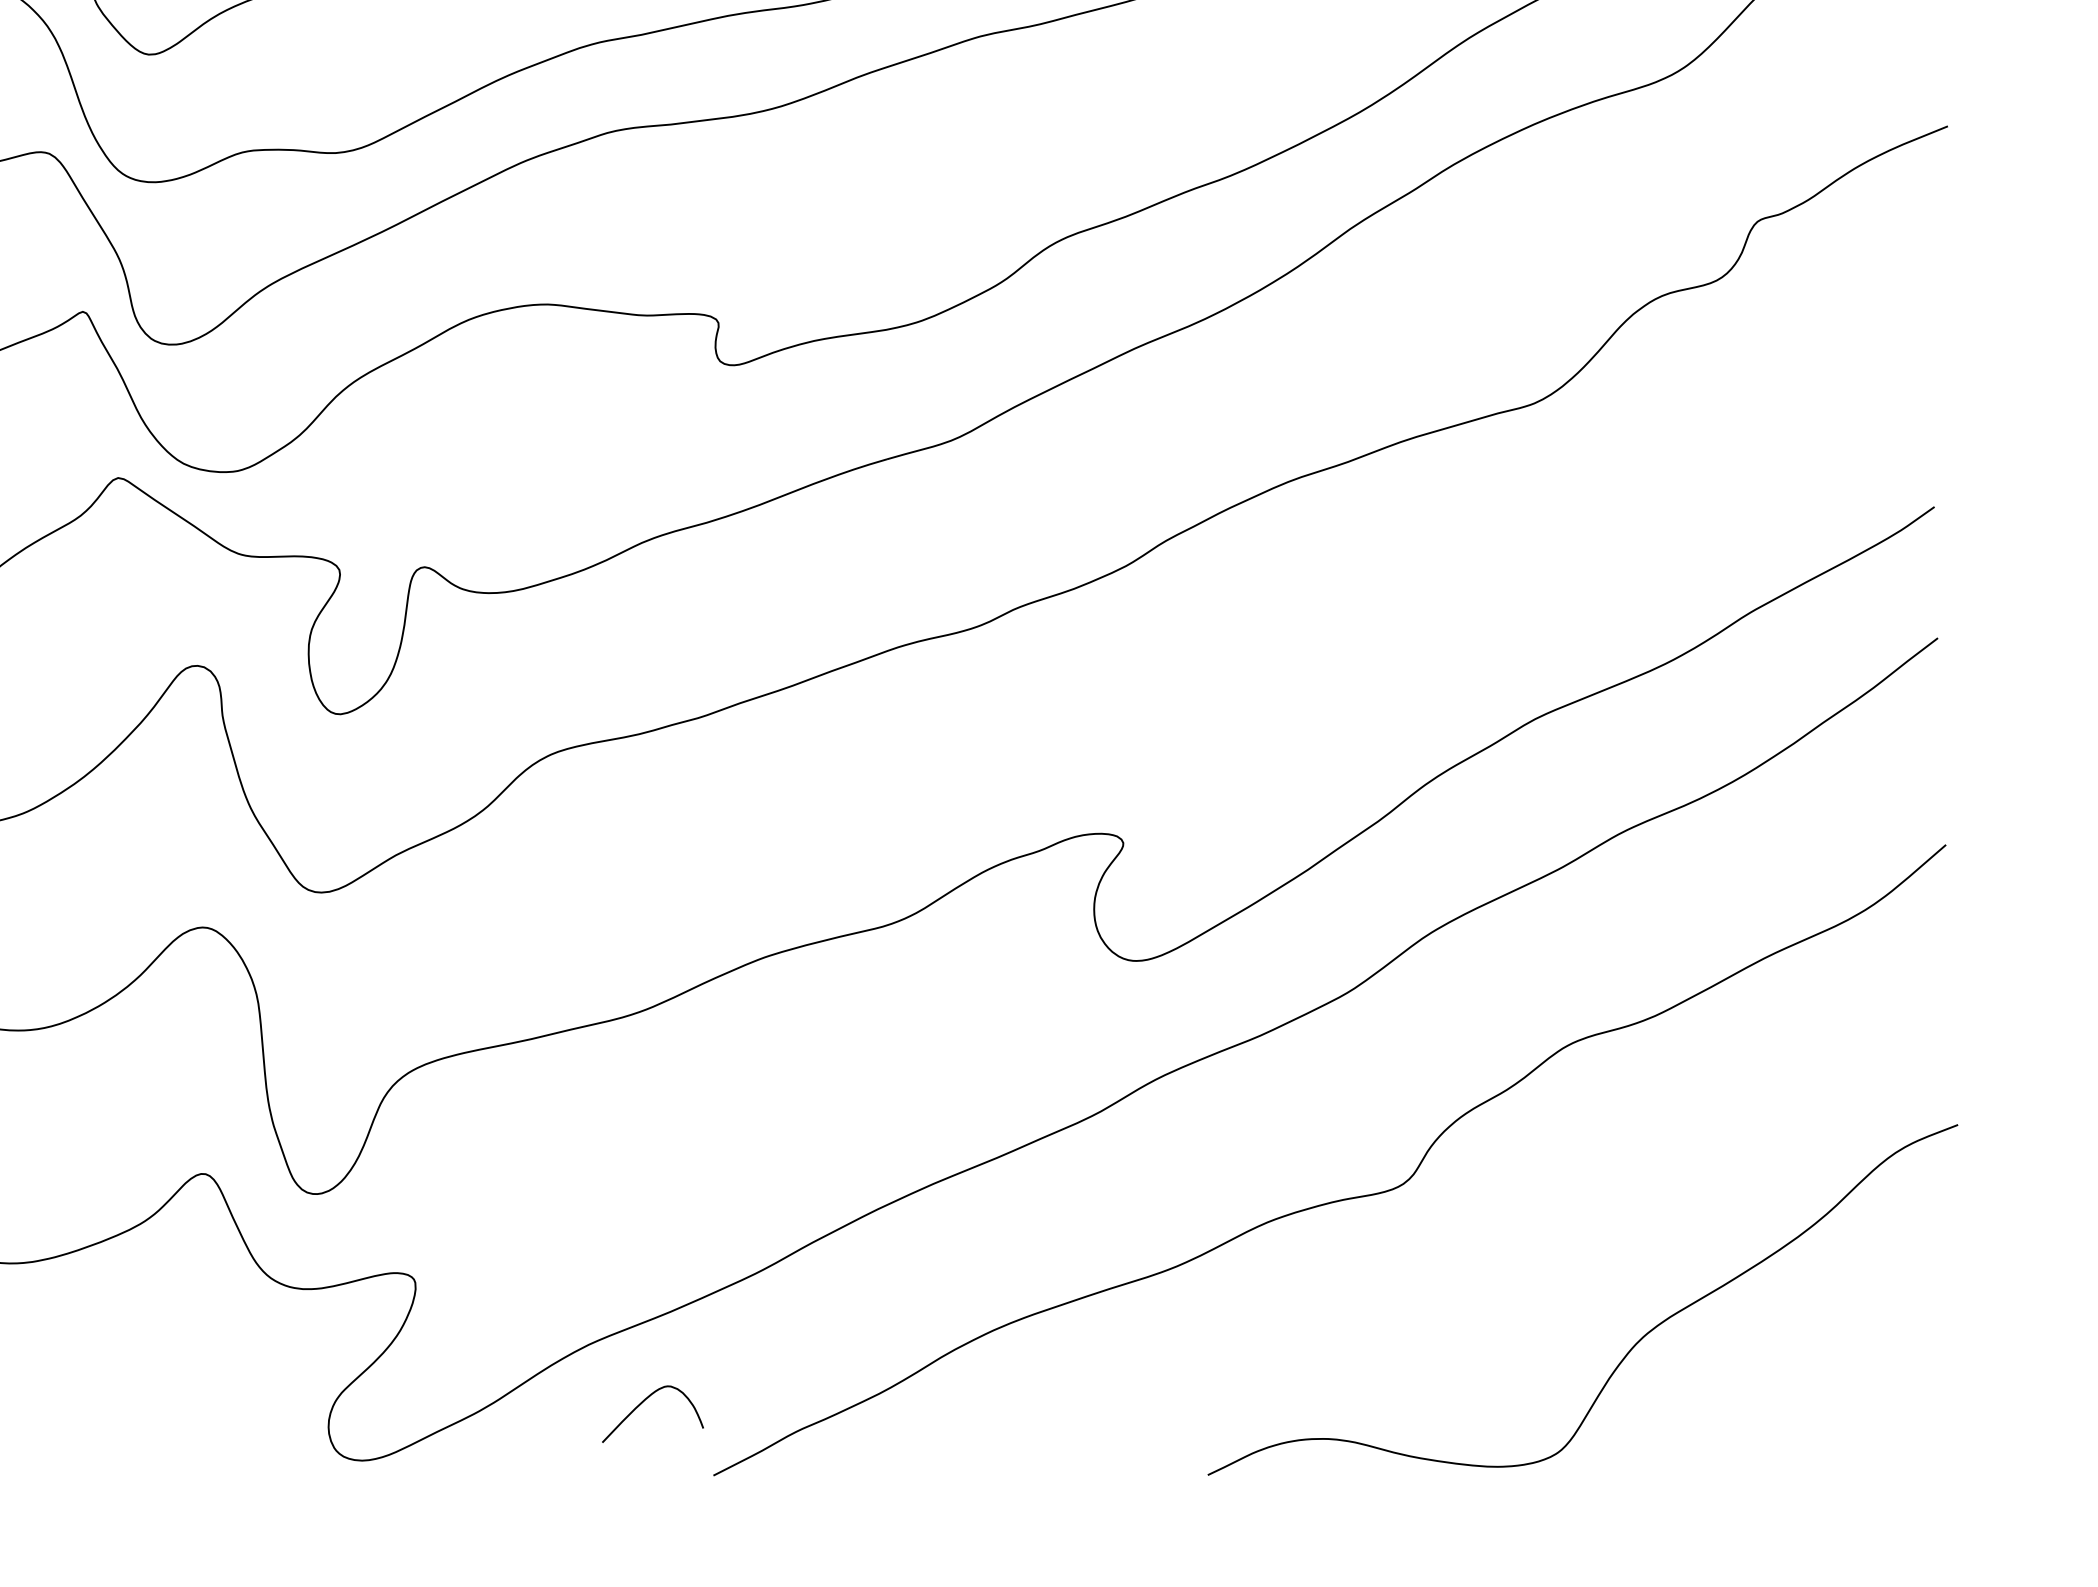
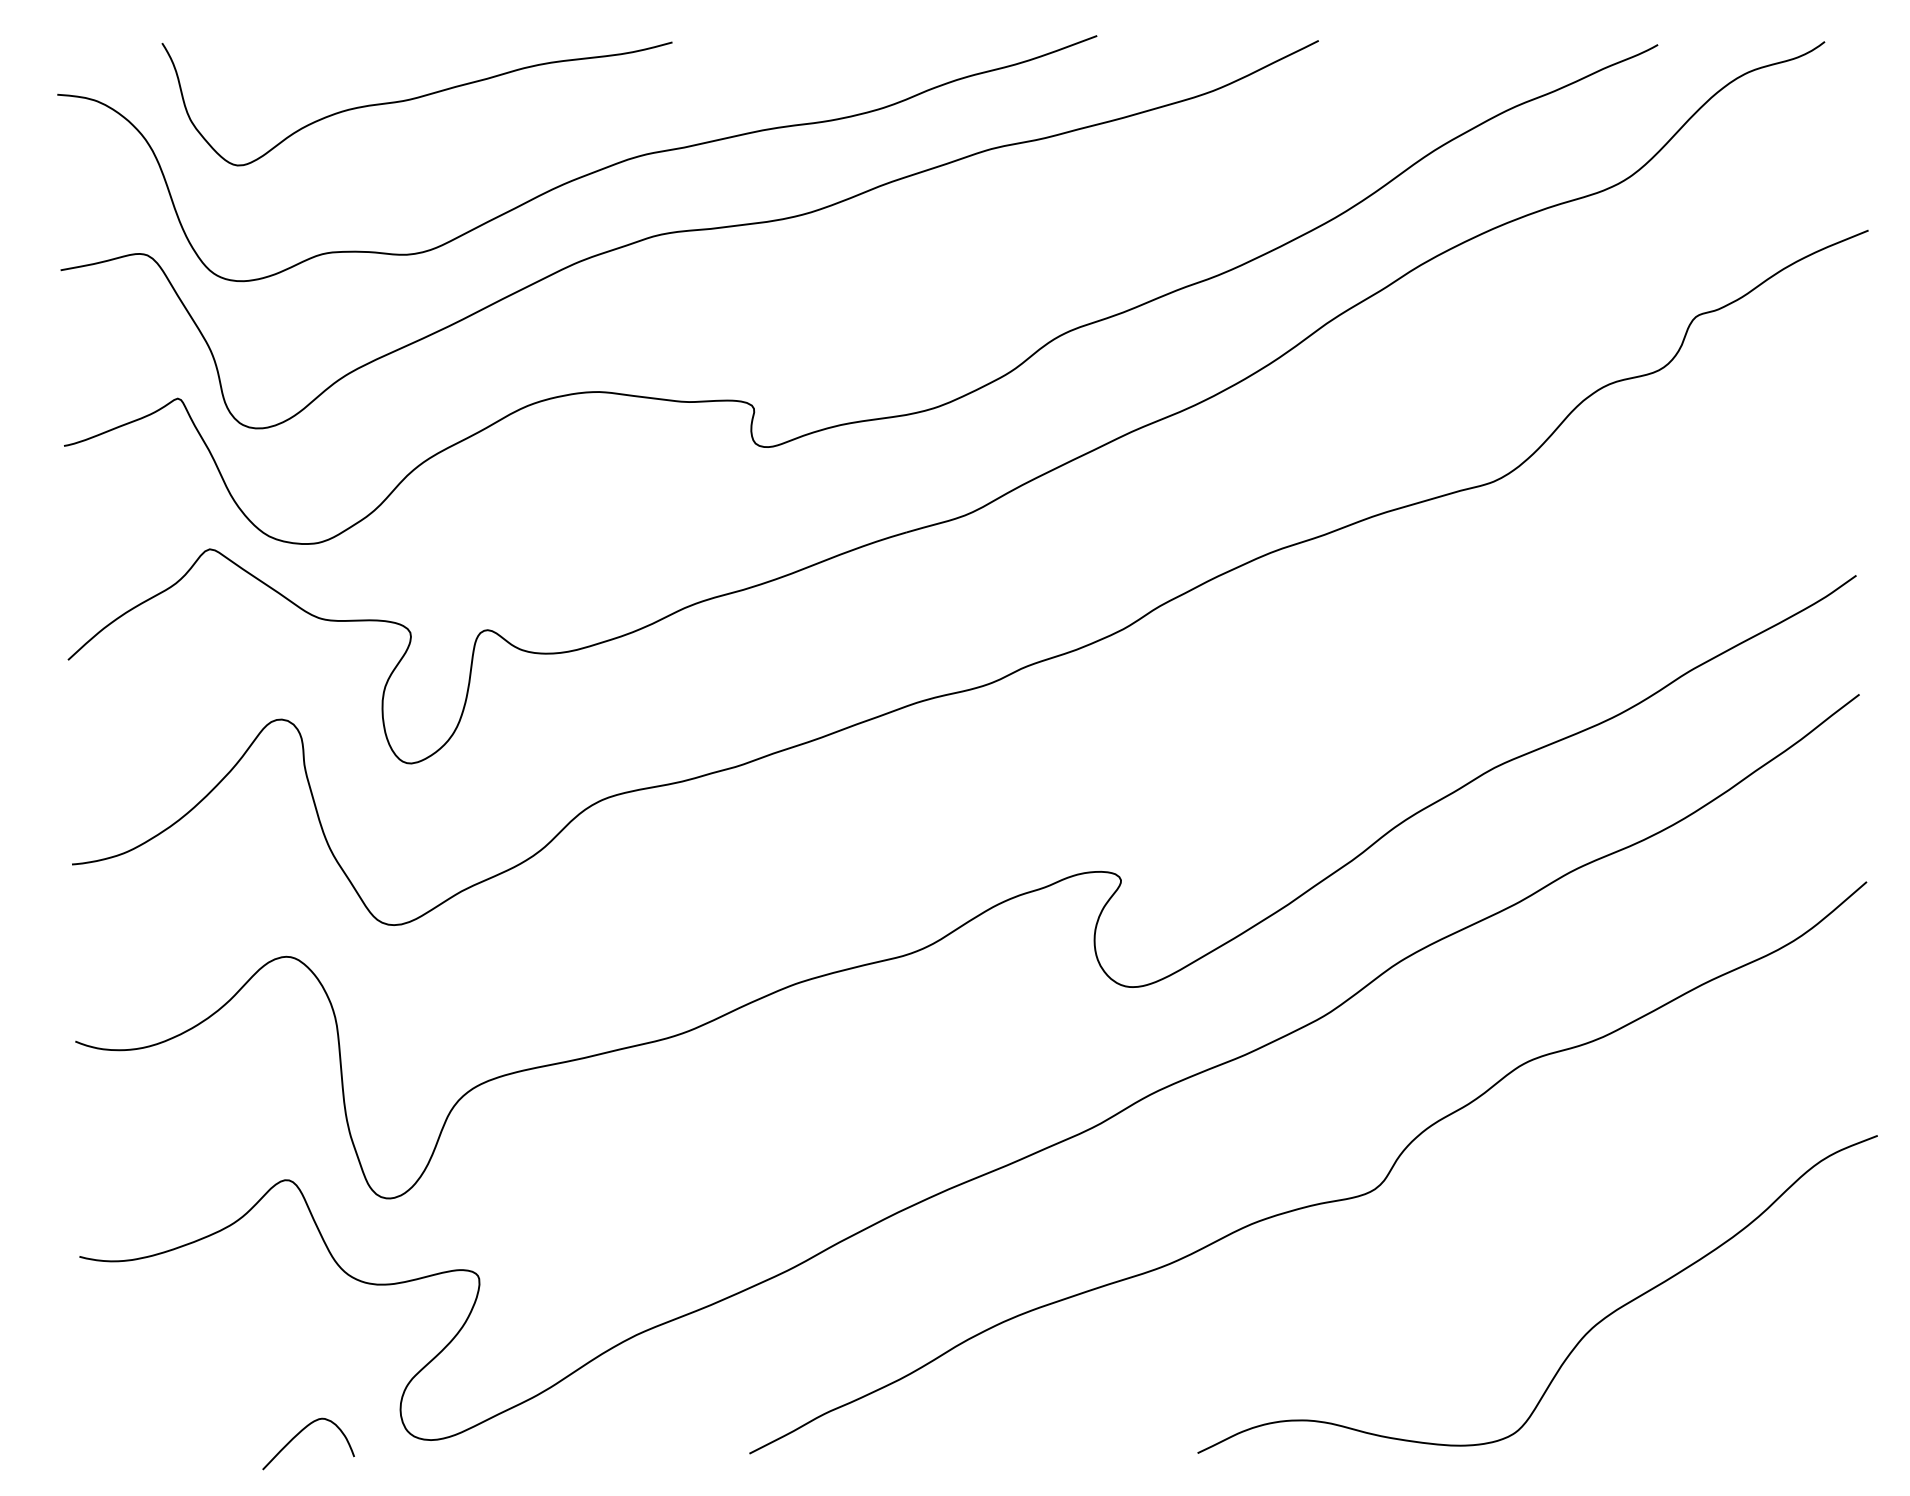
curve: (642, 1403) -> (299, 1434), moved

